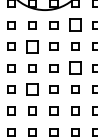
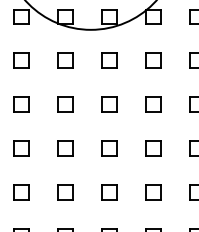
part: (75, 25) -> (153, 61), size x0.62
part: (32, 46) -> (65, 104), size x0.62
part: (75, 68) -> (153, 149), size x0.62
part: (32, 89) -> (65, 192), size x0.62

